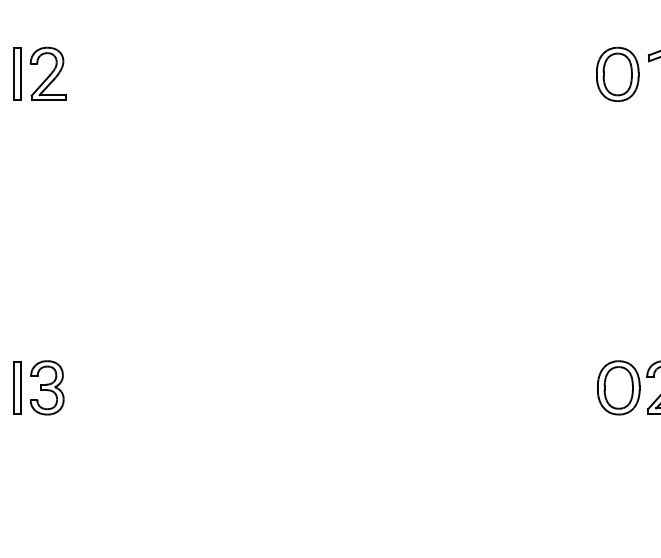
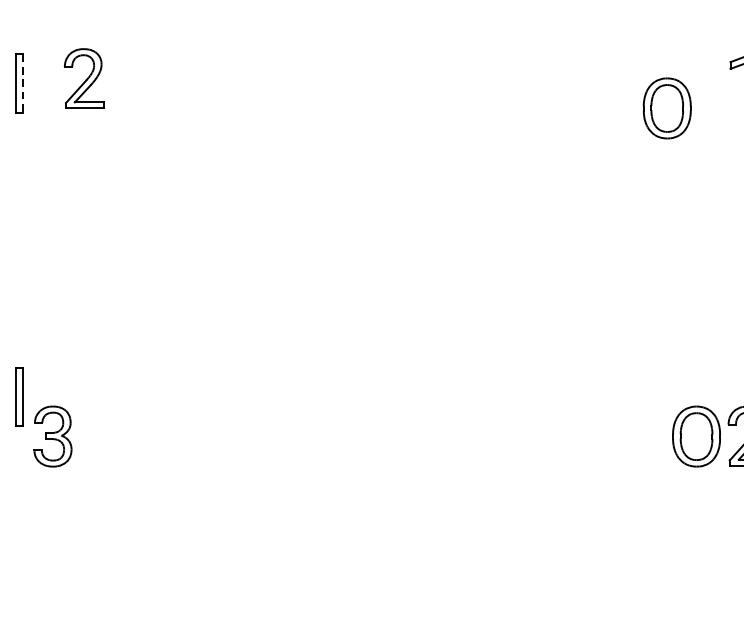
part: (47, 73) -> (83, 78), moved
part: (617, 73) -> (667, 107), moved
line: (20, 74) -> (22, 83), solid -> dashed
part: (17, 387) -> (19, 396), moved

